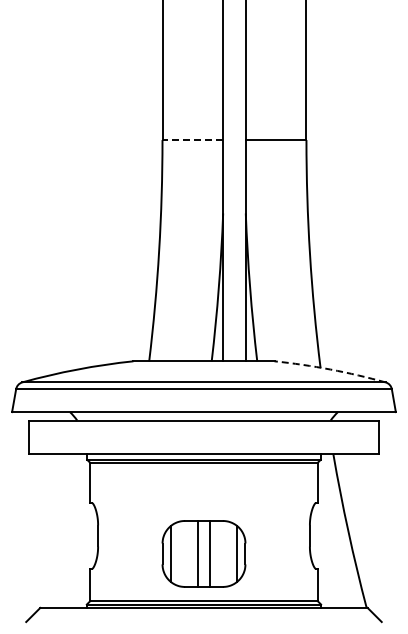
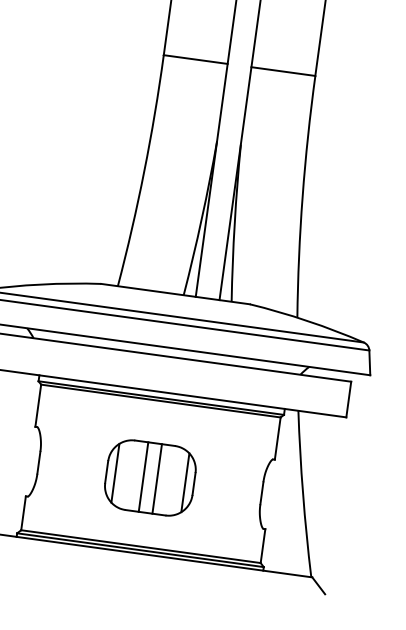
line: (192, 140) -> (195, 59), dashed -> solid
arc: (330, 369) -> (307, 320), dashed -> solid
part: (203, 553) -> (149, 477), moved

